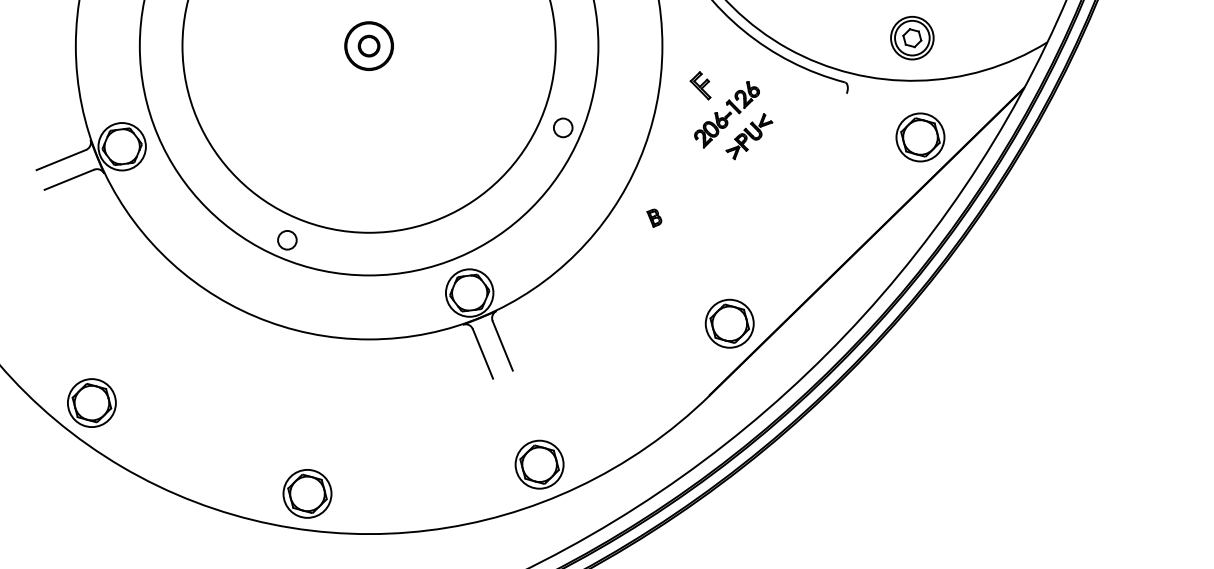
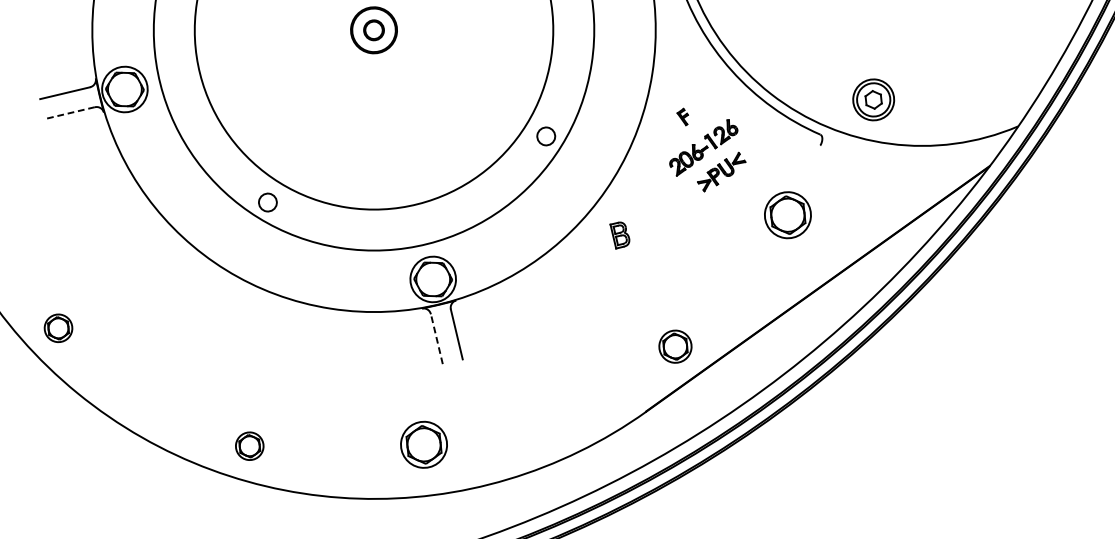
part: (912, 37) -> (873, 99), moved
part: (700, 85) -> (682, 116), size x0.6
part: (920, 137) -> (787, 215), moved
line: (69, 179) -> (70, 112), solid -> dashed
part: (654, 217) -> (619, 234), size x1.6
part: (729, 323) -> (675, 346), size x0.7
line: (483, 353) -> (437, 338), solid -> dashed
part: (91, 402) -> (58, 327), size x0.6
part: (539, 464) -> (423, 444), moved
part: (307, 493) -> (249, 445), size x0.6

